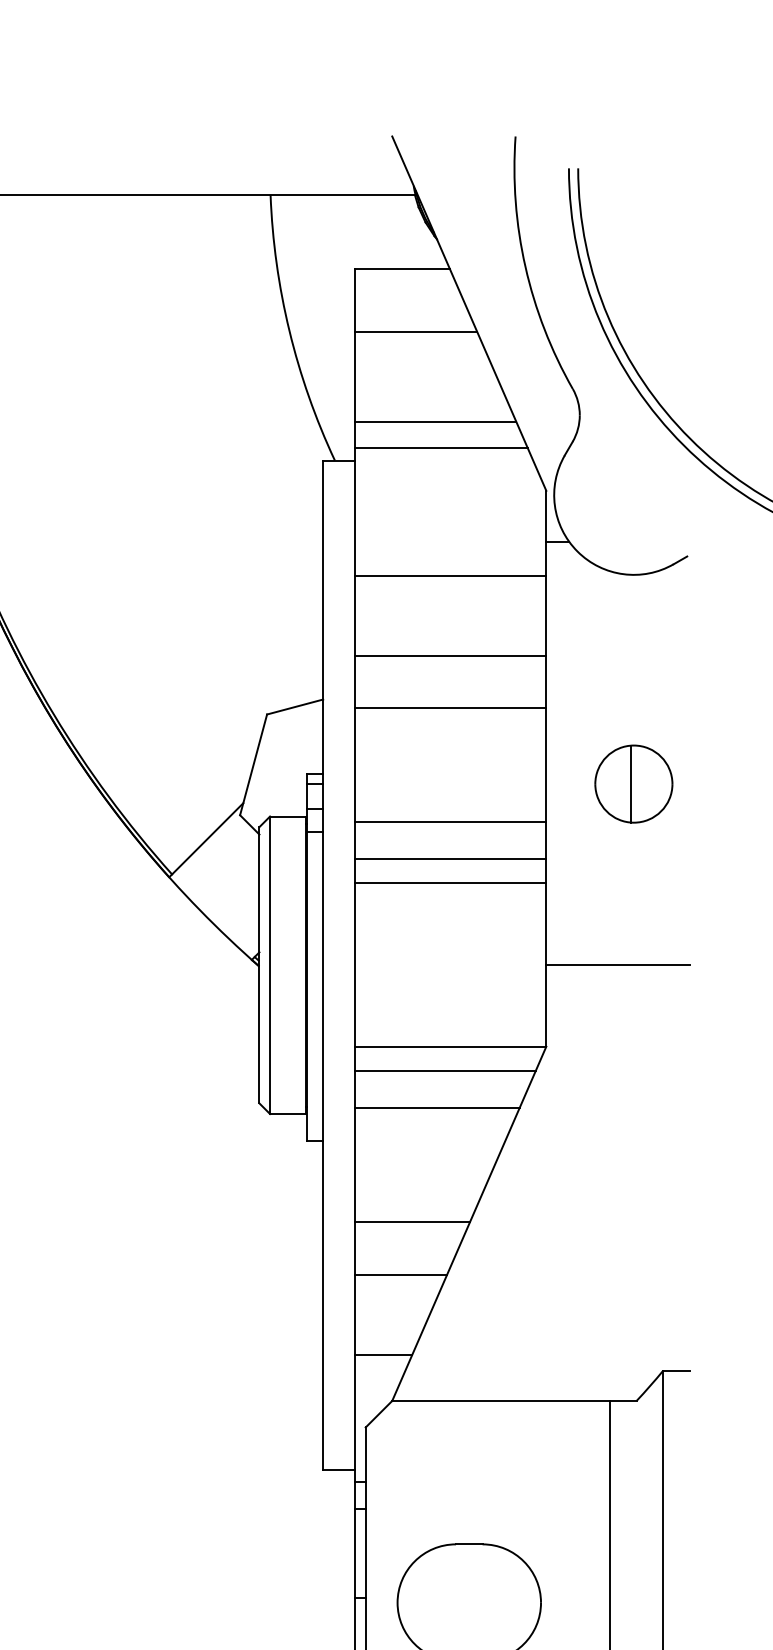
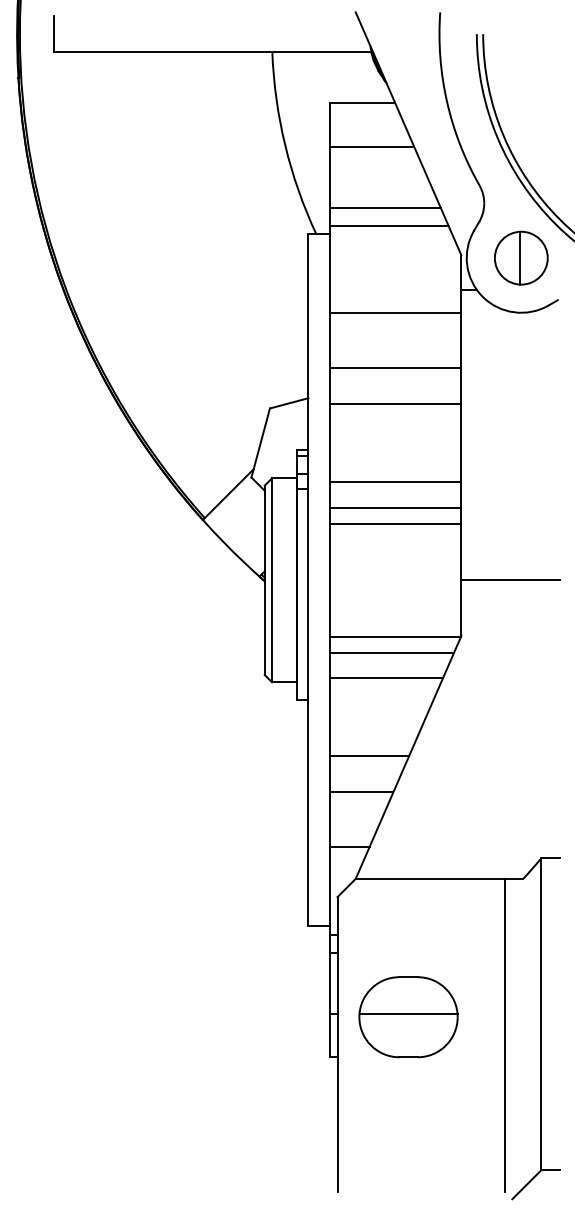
part: (634, 783) -> (521, 257), moved
line: (469, 1598) -> (408, 1014), added

